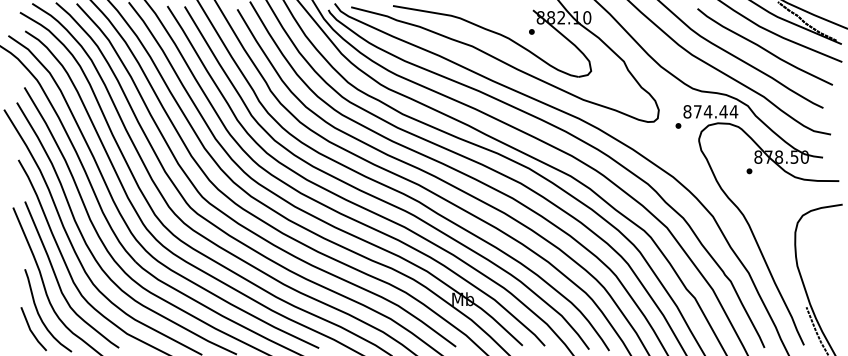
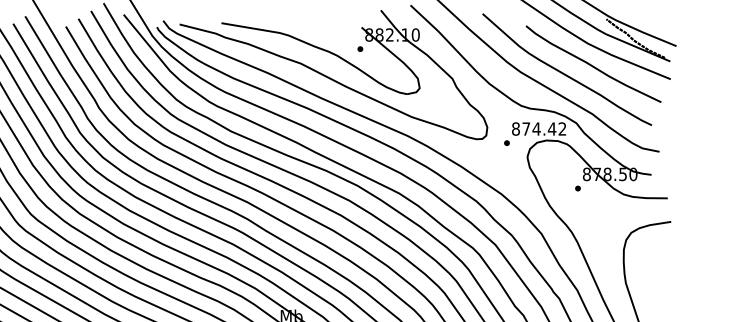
text: (733, 111) -> (562, 128), 874.44 -> 874.42

